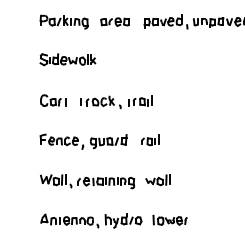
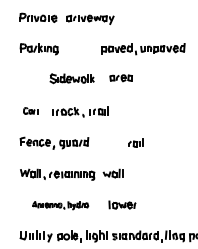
part: (114, 22) -> (120, 78), moved
part: (67, 59) -> (71, 78), moved
part: (53, 100) -> (30, 110), size x0.7
part: (149, 139) -> (135, 142), moved
part: (91, 220) -> (60, 205), size x0.7

